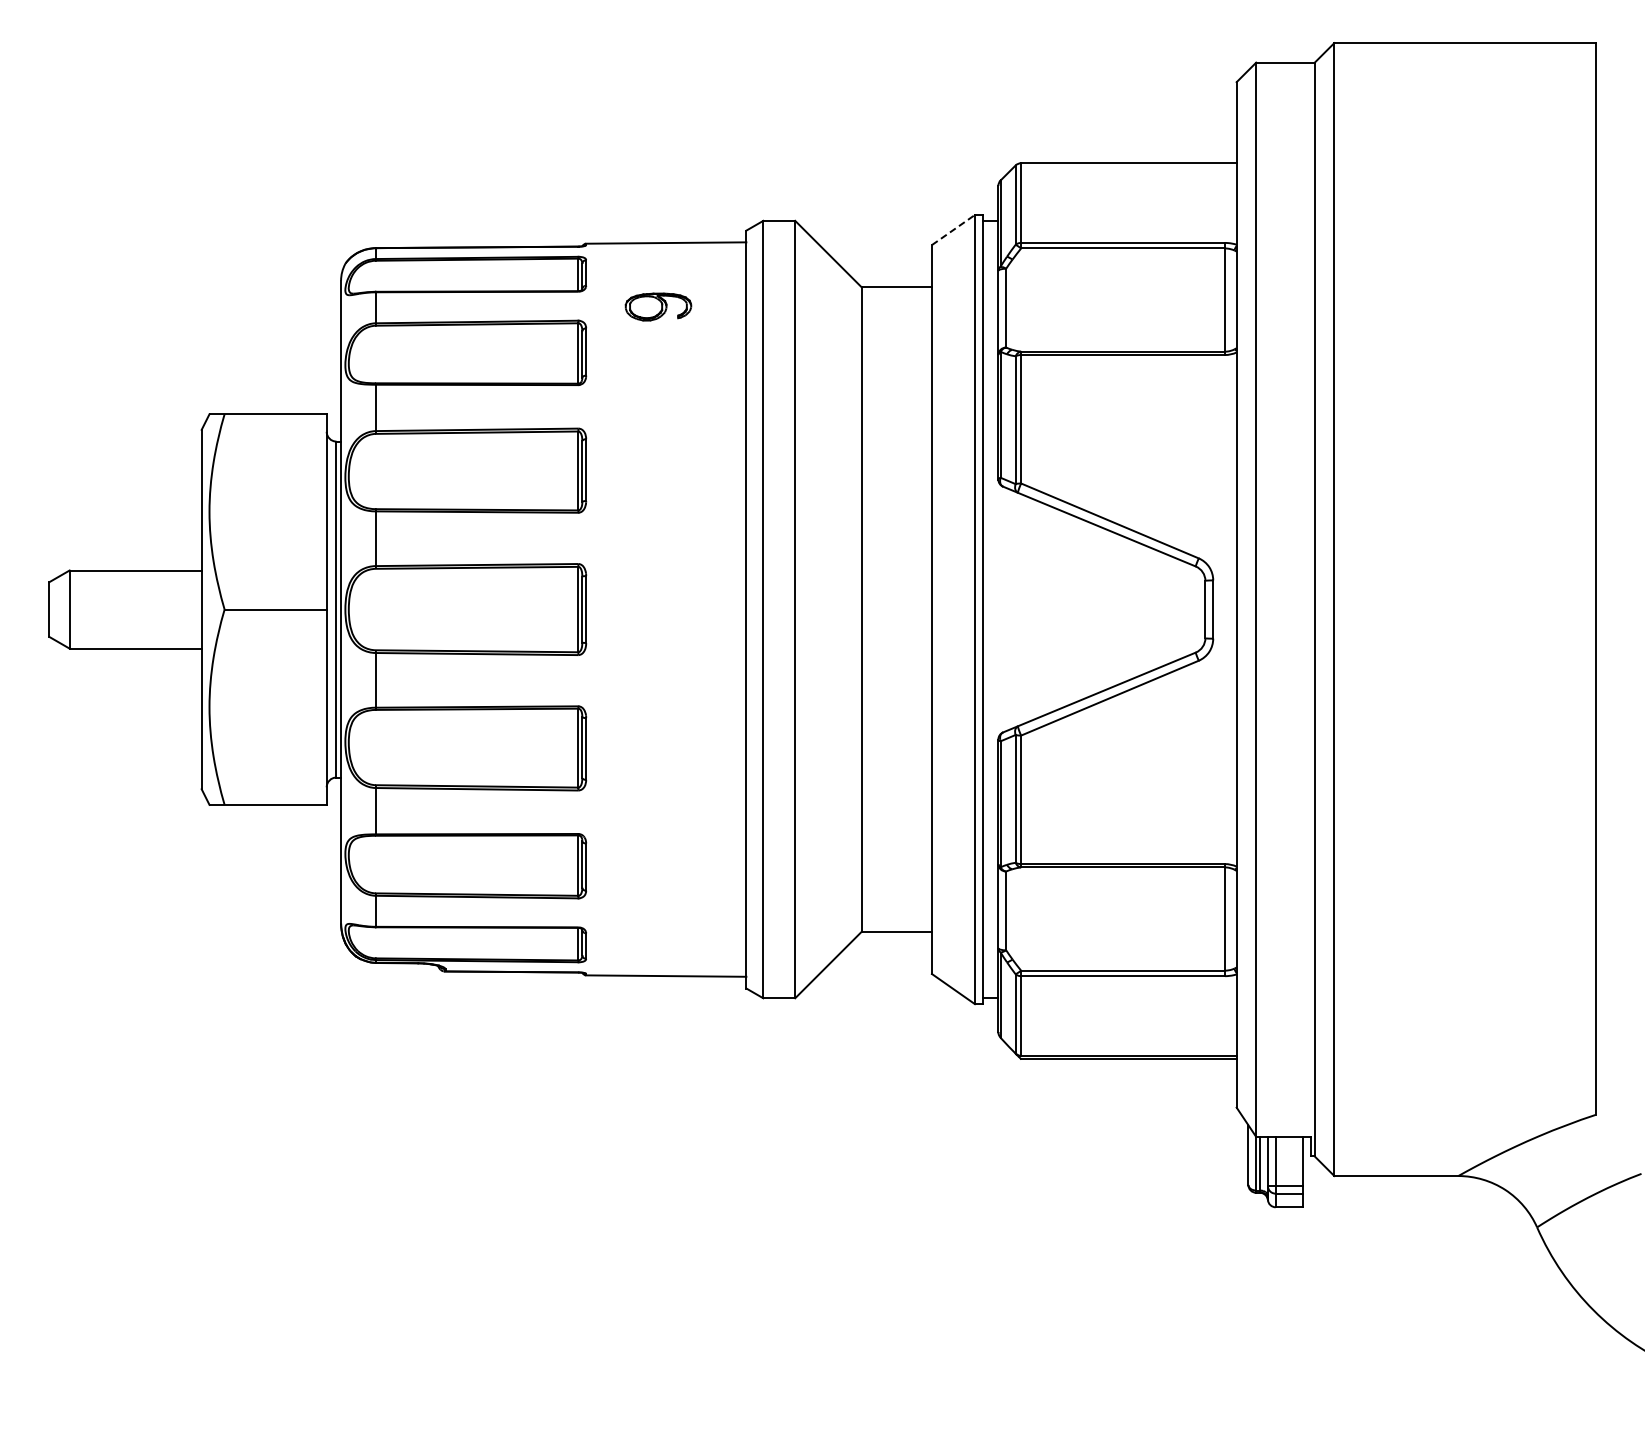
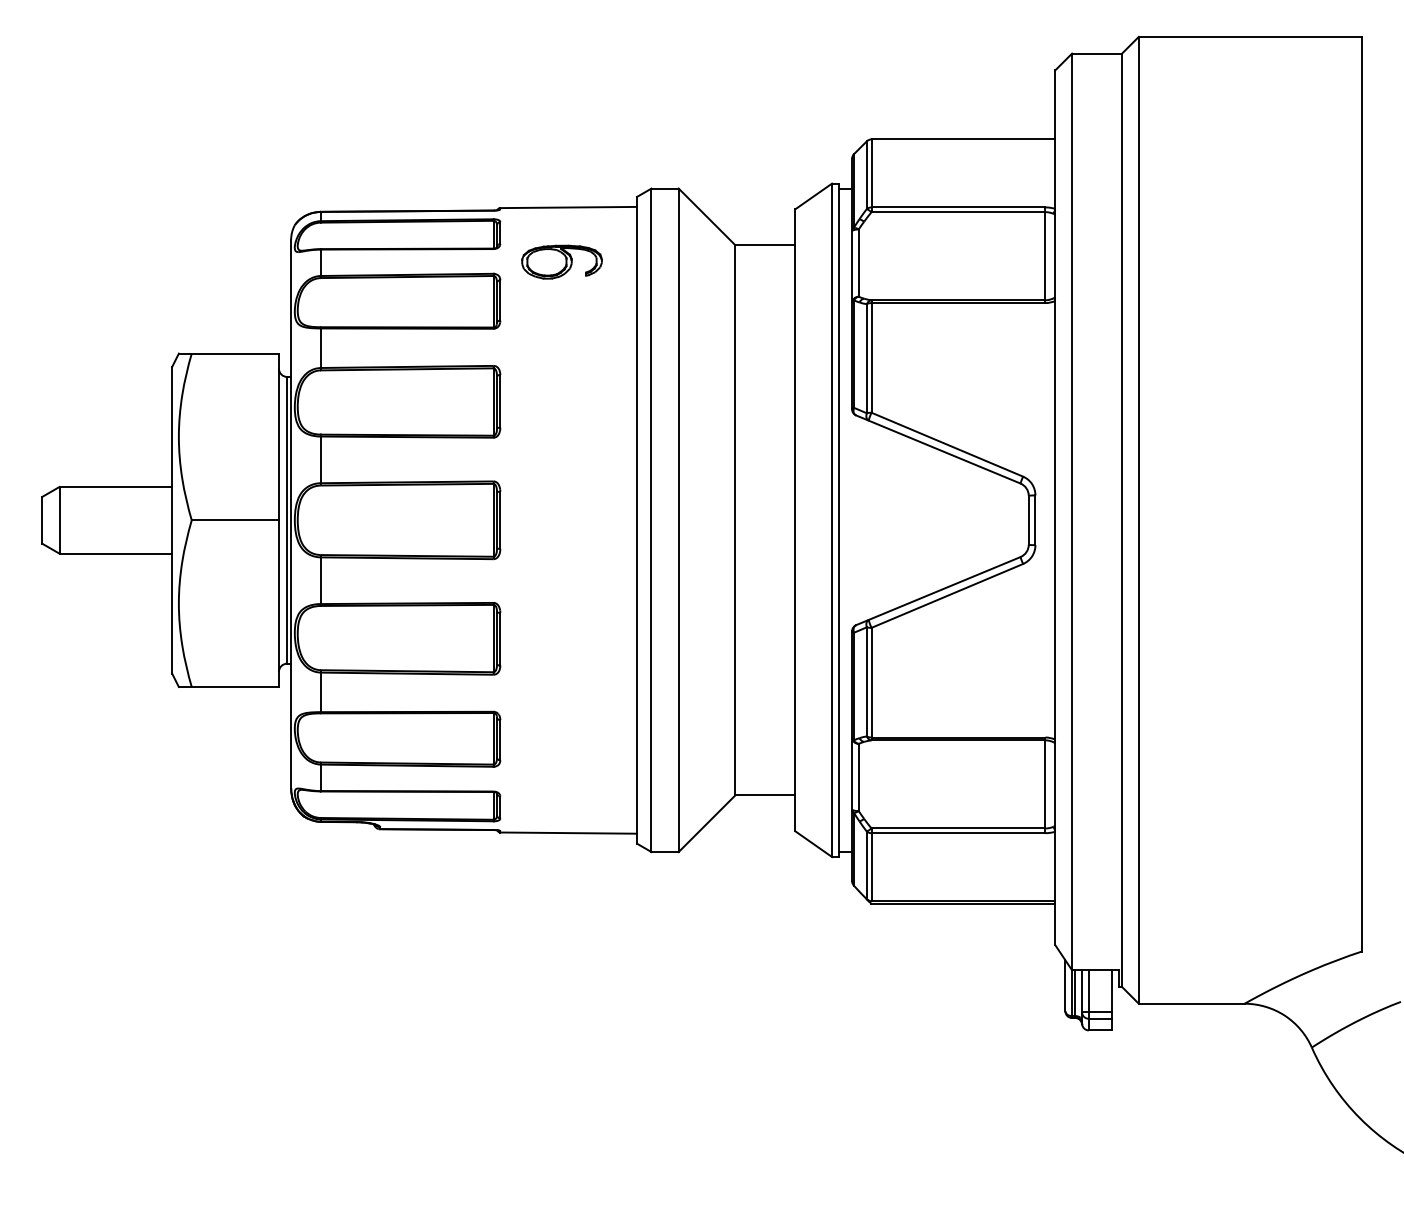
line: (953, 229) -> (813, 195), dashed -> solid
part: (658, 306) -> (562, 261), size x1.43

